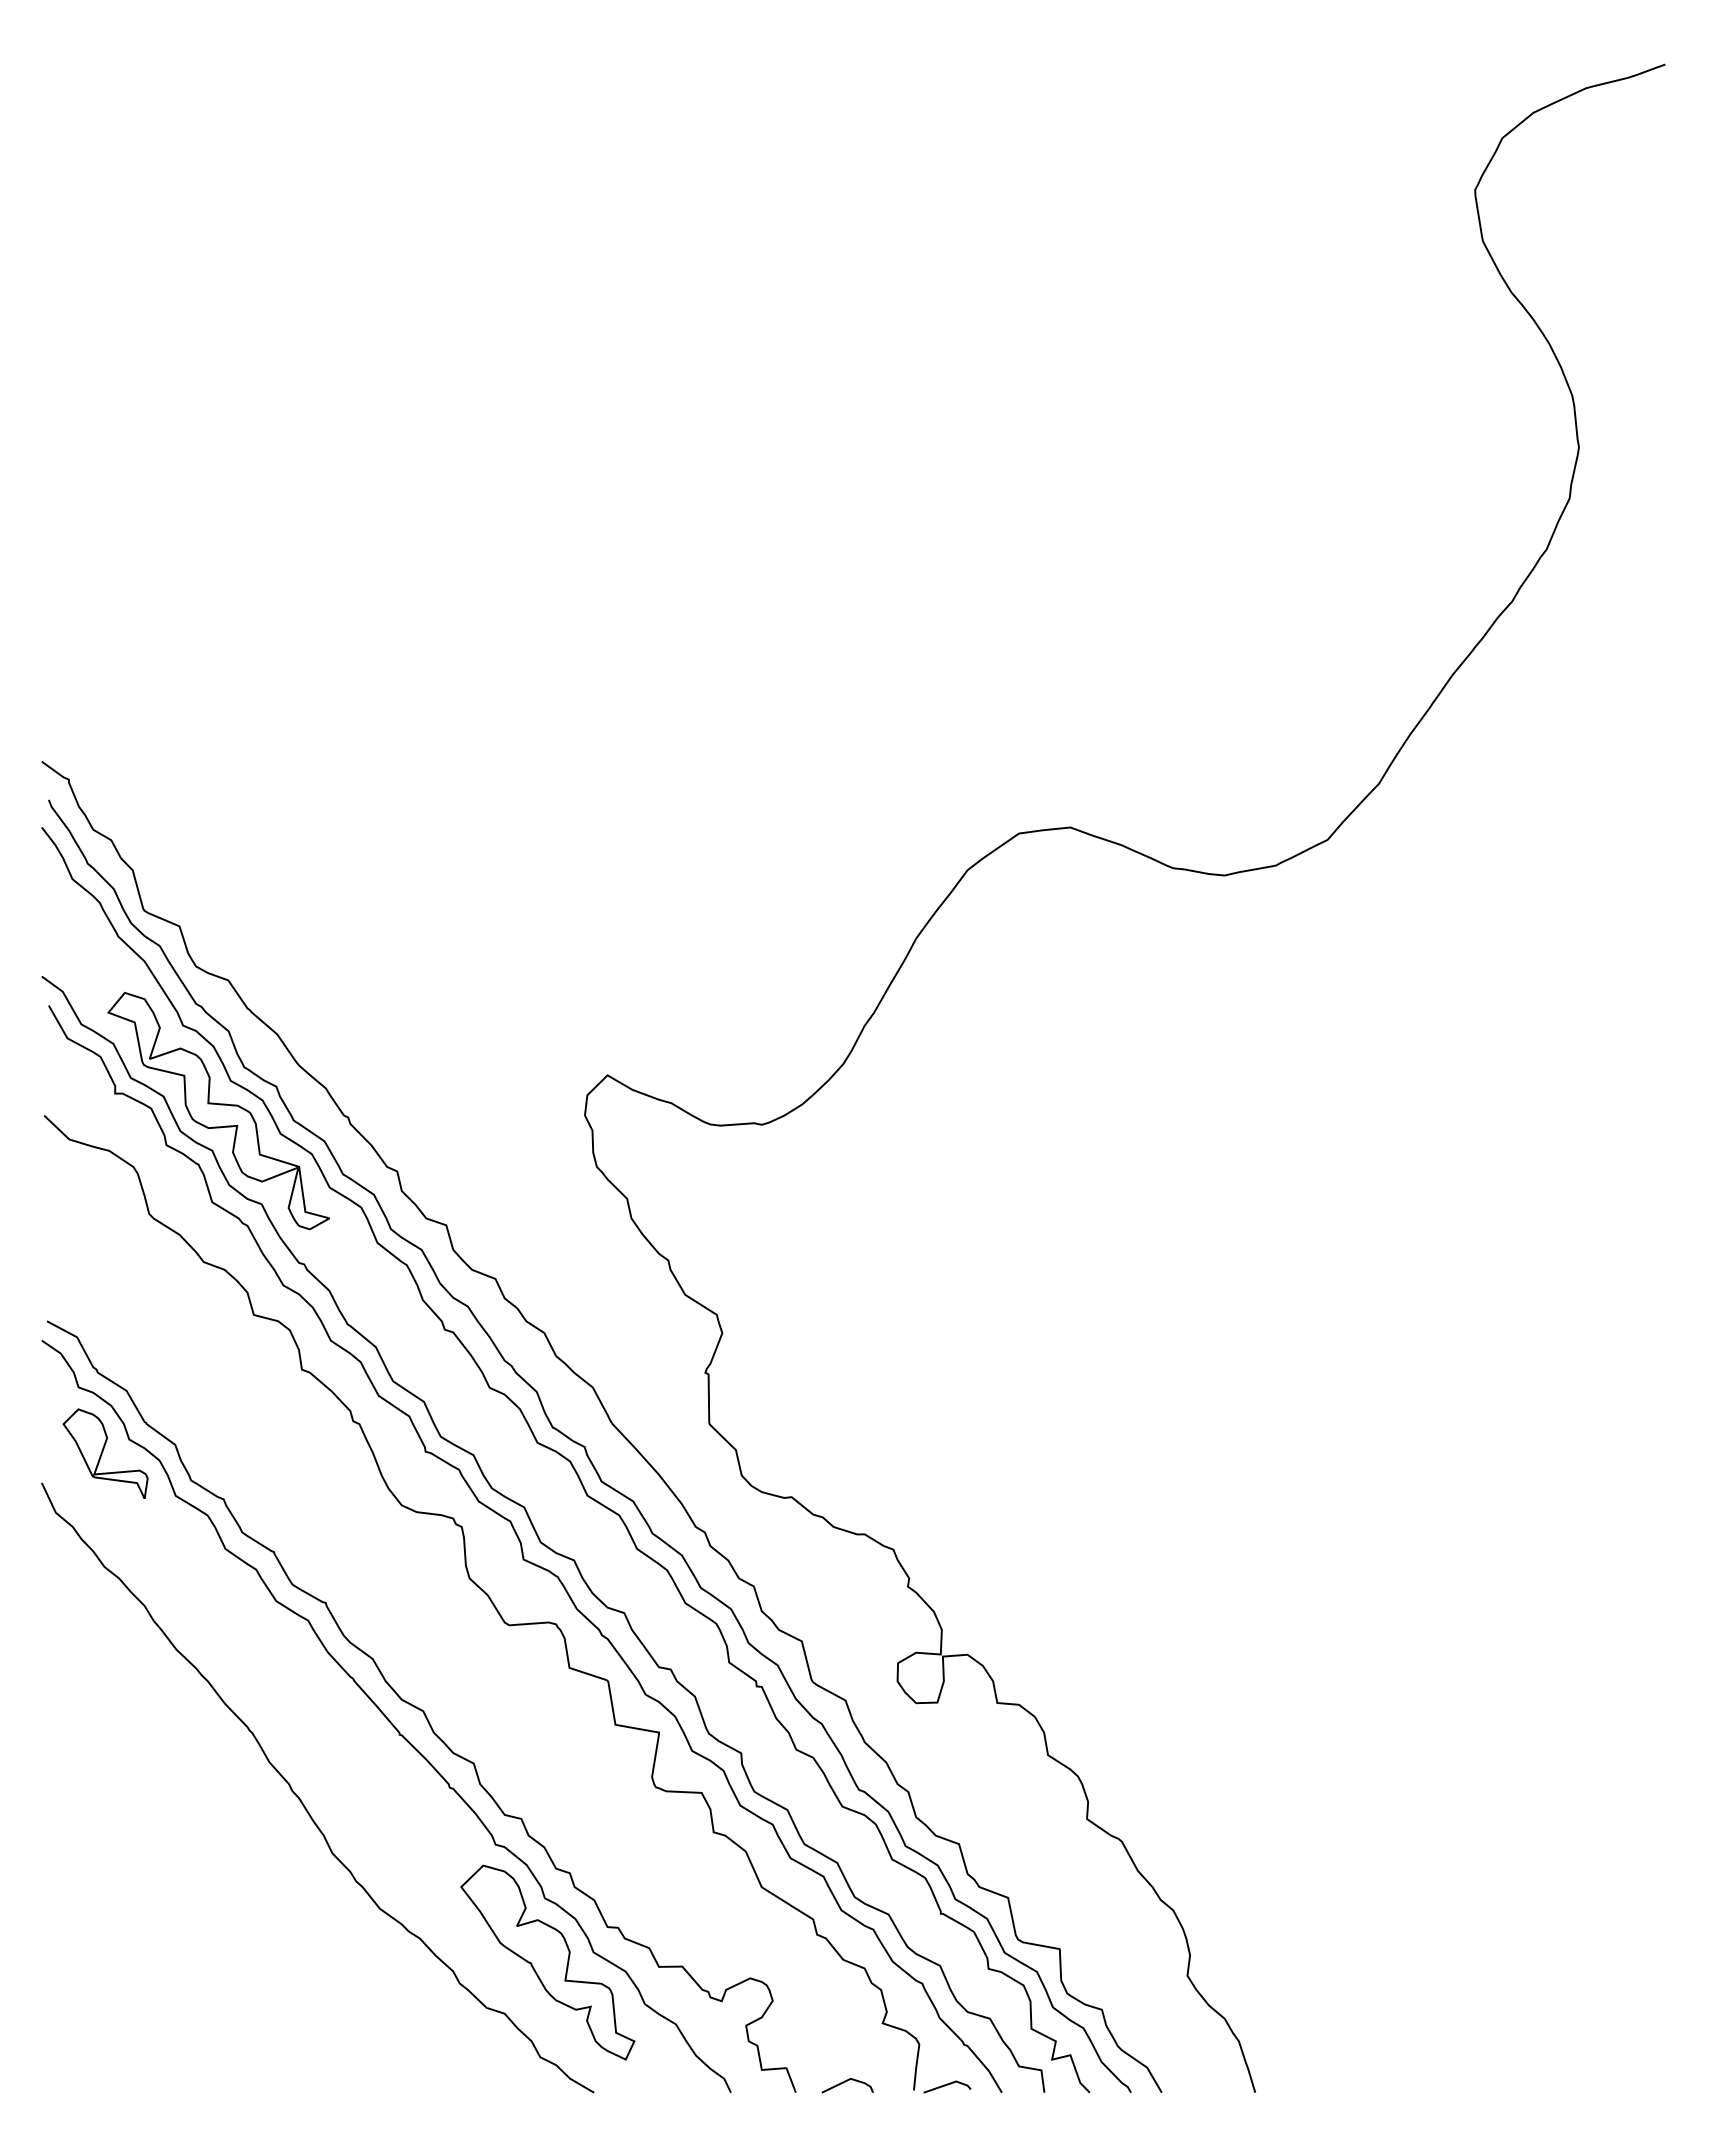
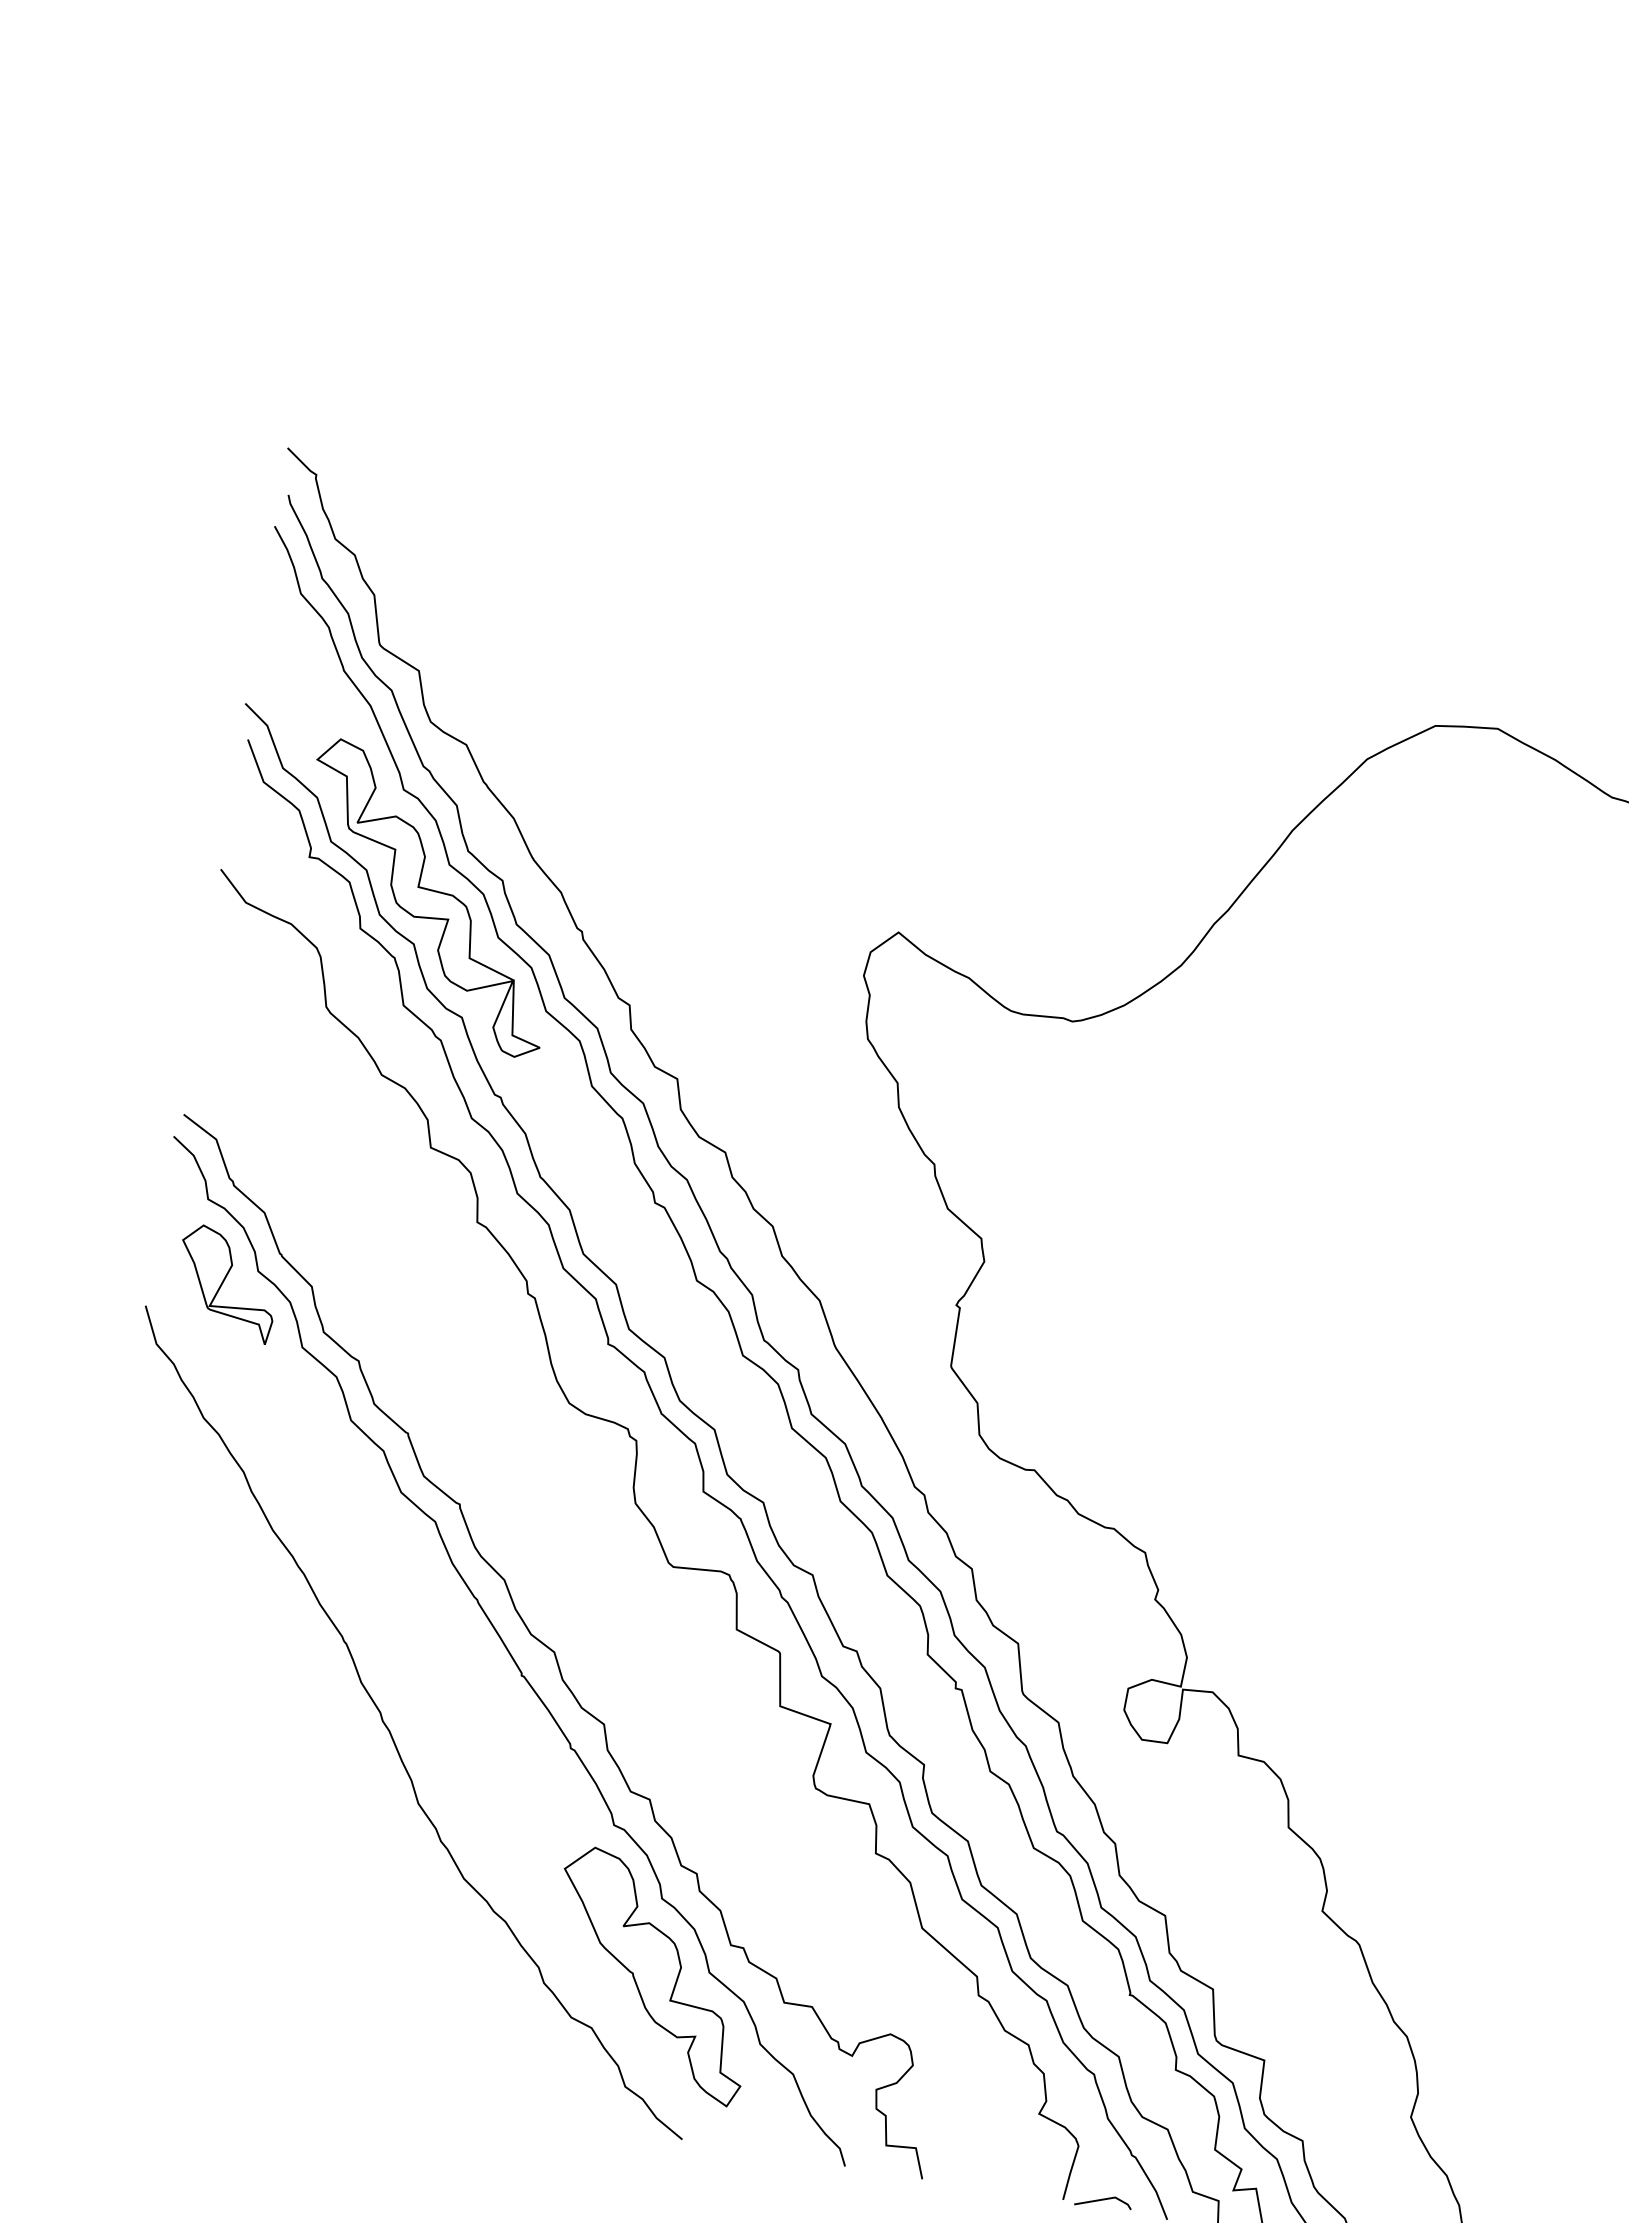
line: (845, 2082) -> (983, 2176), removed

